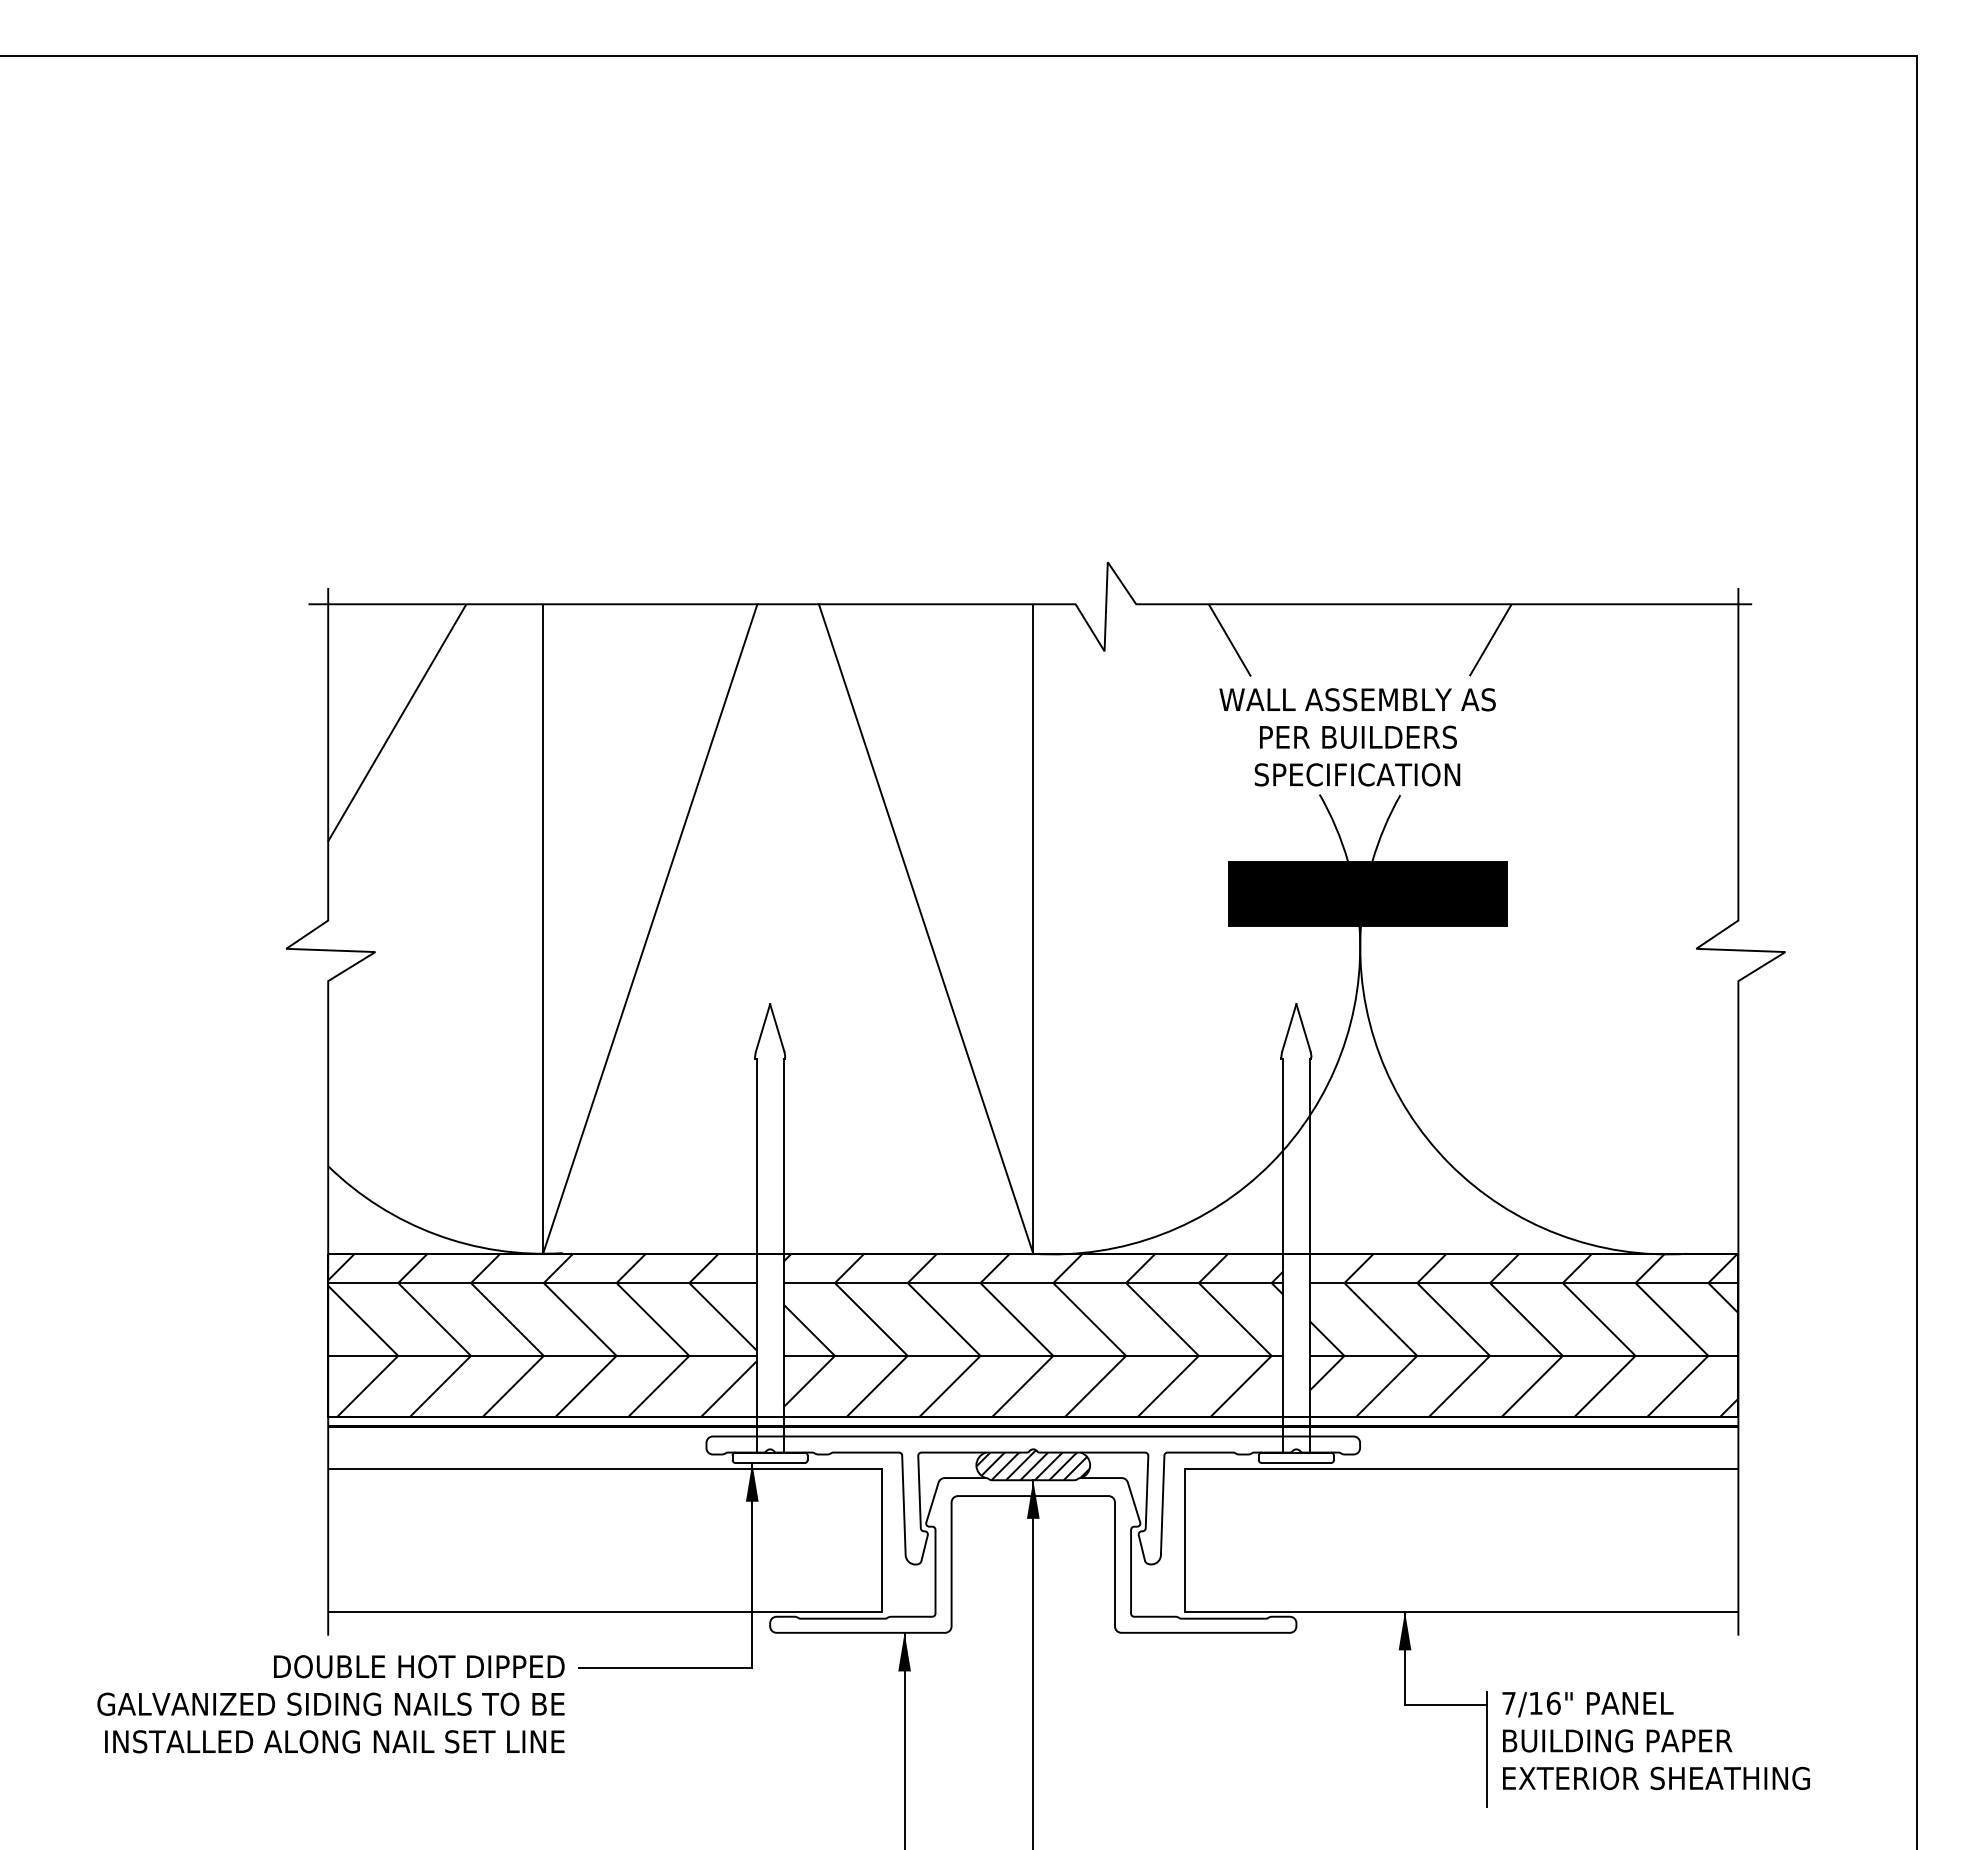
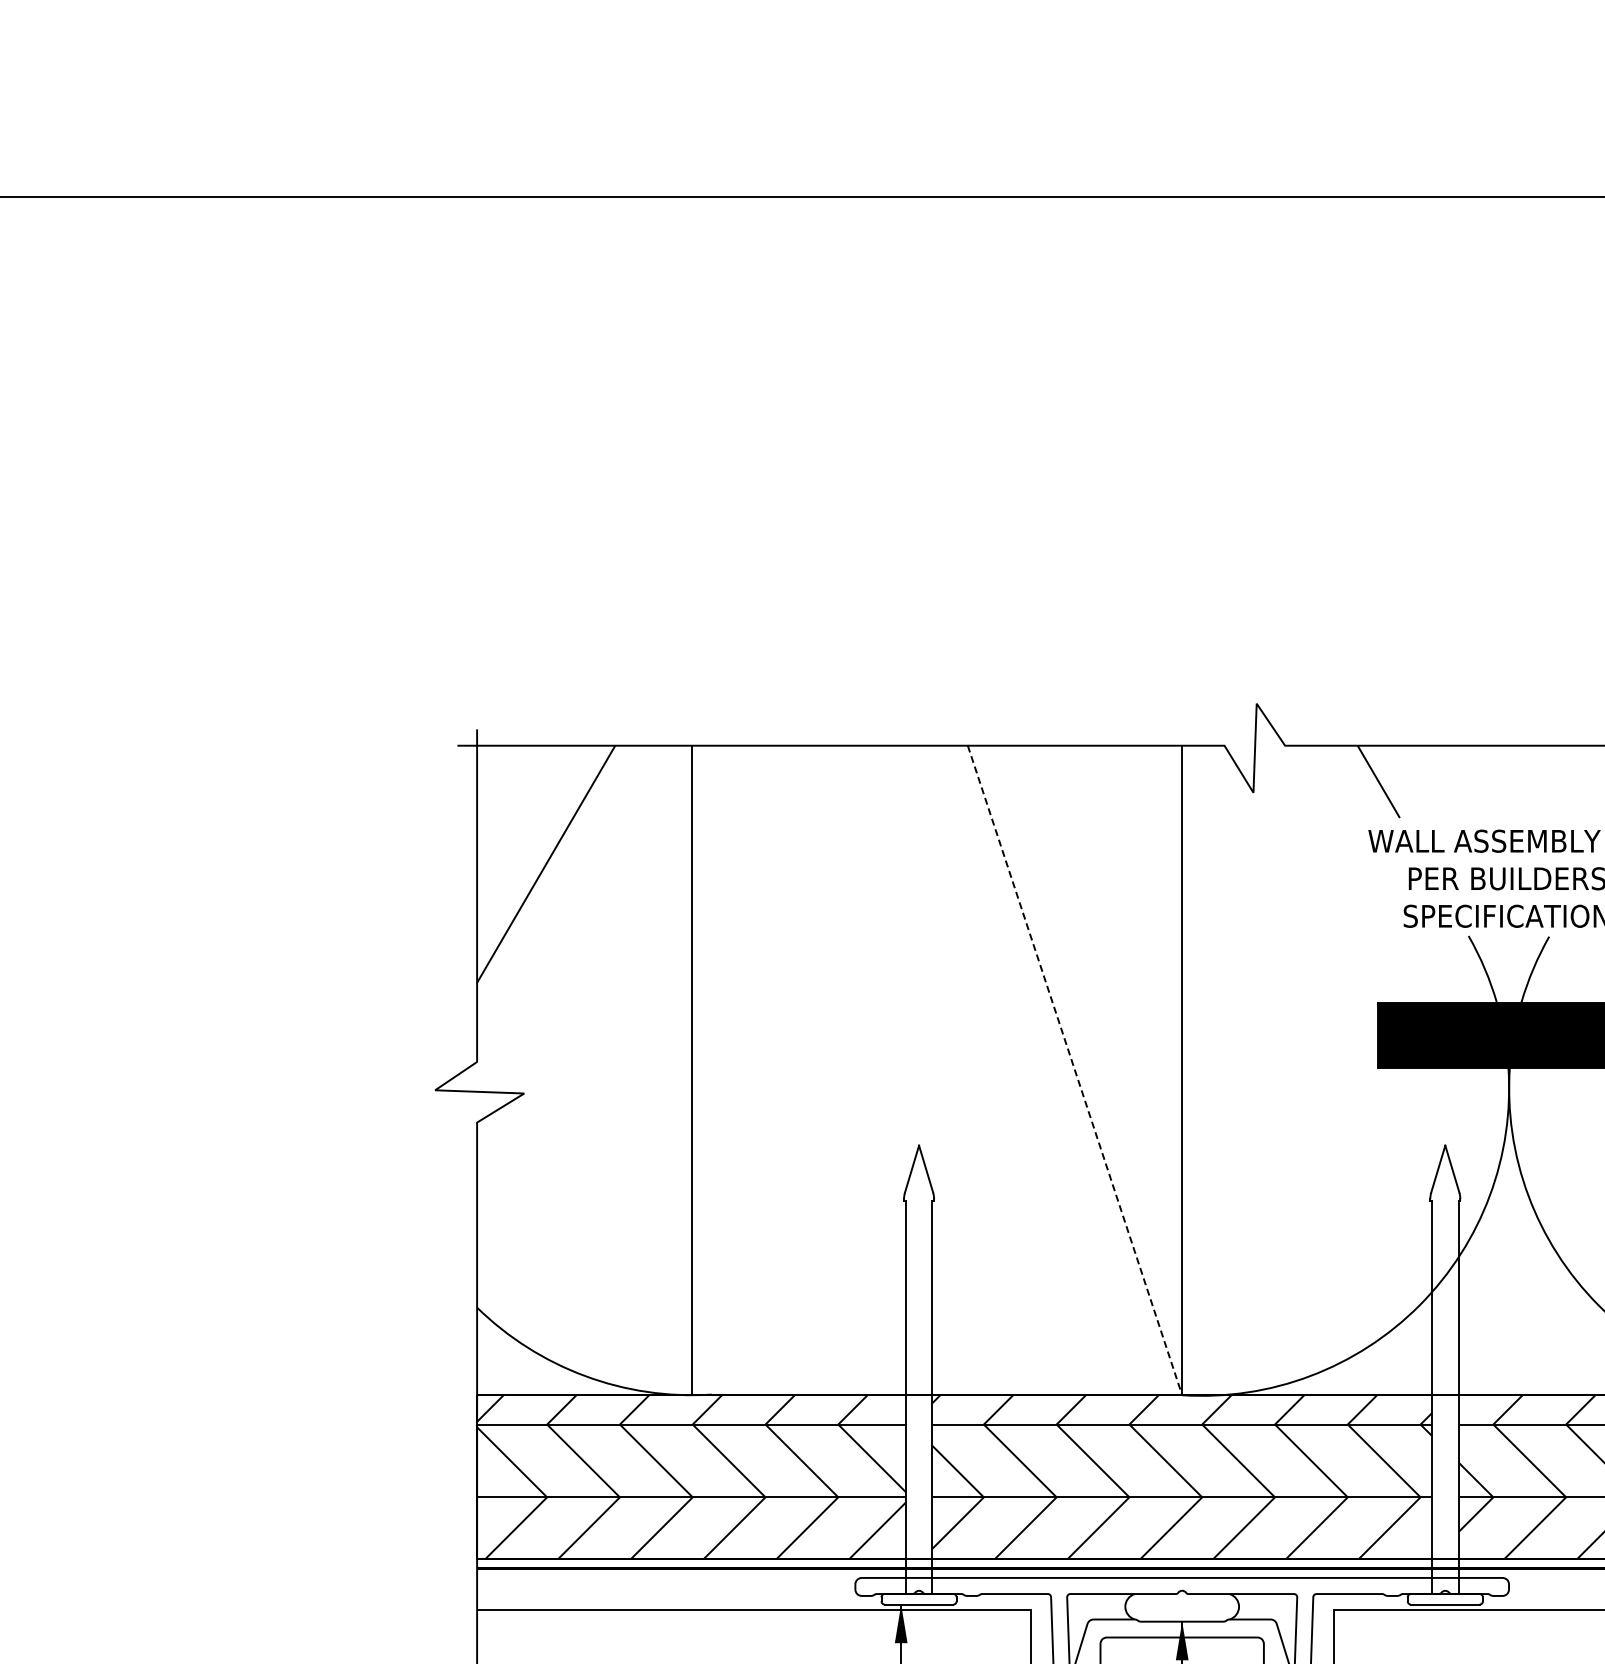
line: (650, 928) -> (799, 1069), removed
line: (926, 929) -> (1075, 1070), solid -> dashed
hatch: (1032, 1465) -> (1181, 1606), removed

